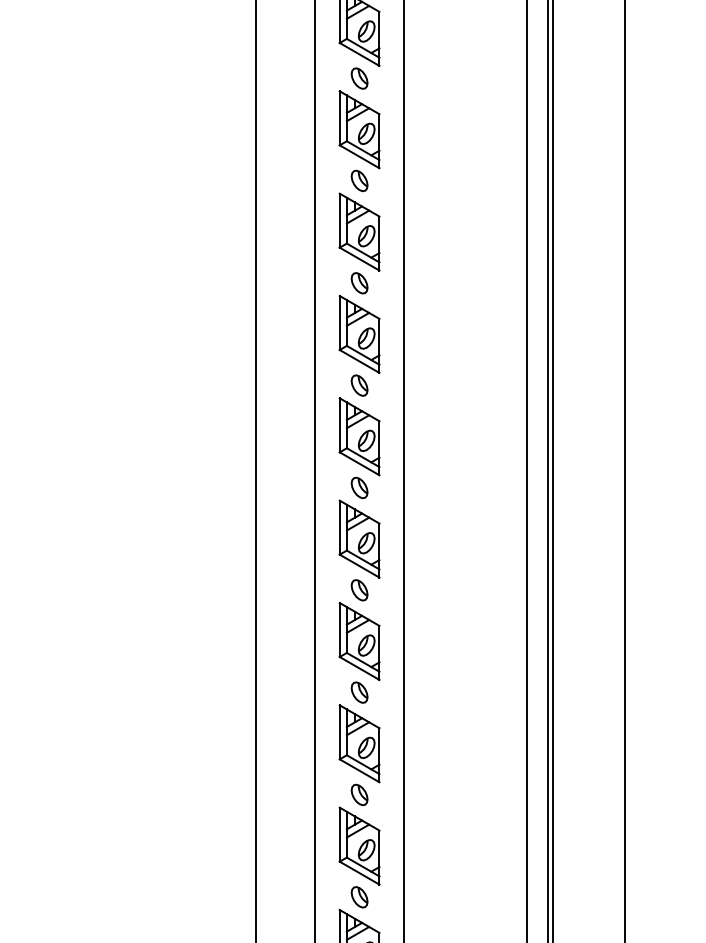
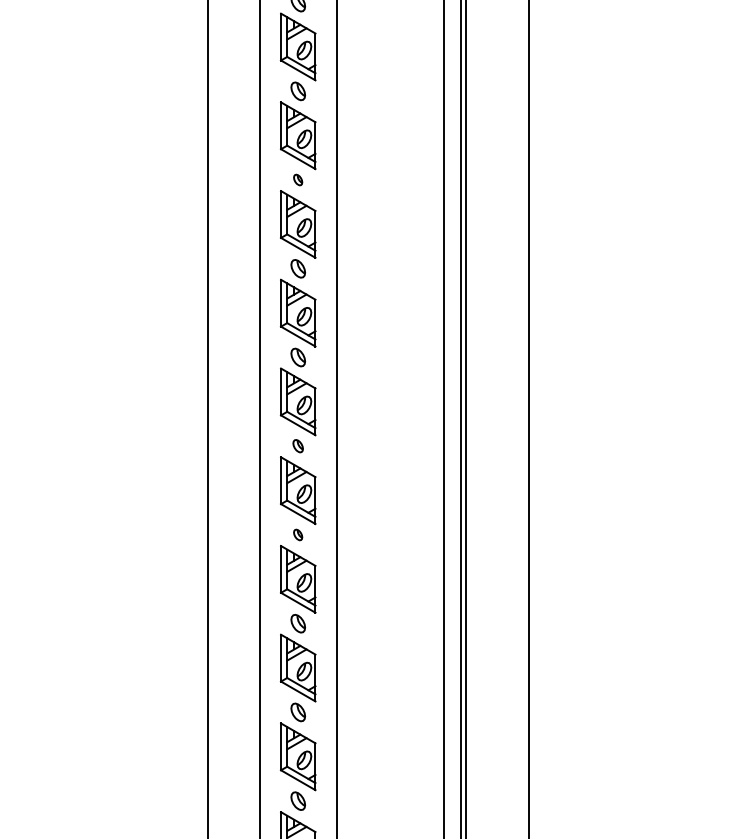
part: (358, 180) -> (297, 179), size x0.6
part: (358, 487) -> (297, 445), size x0.7
part: (358, 589) -> (297, 534), size x0.6

